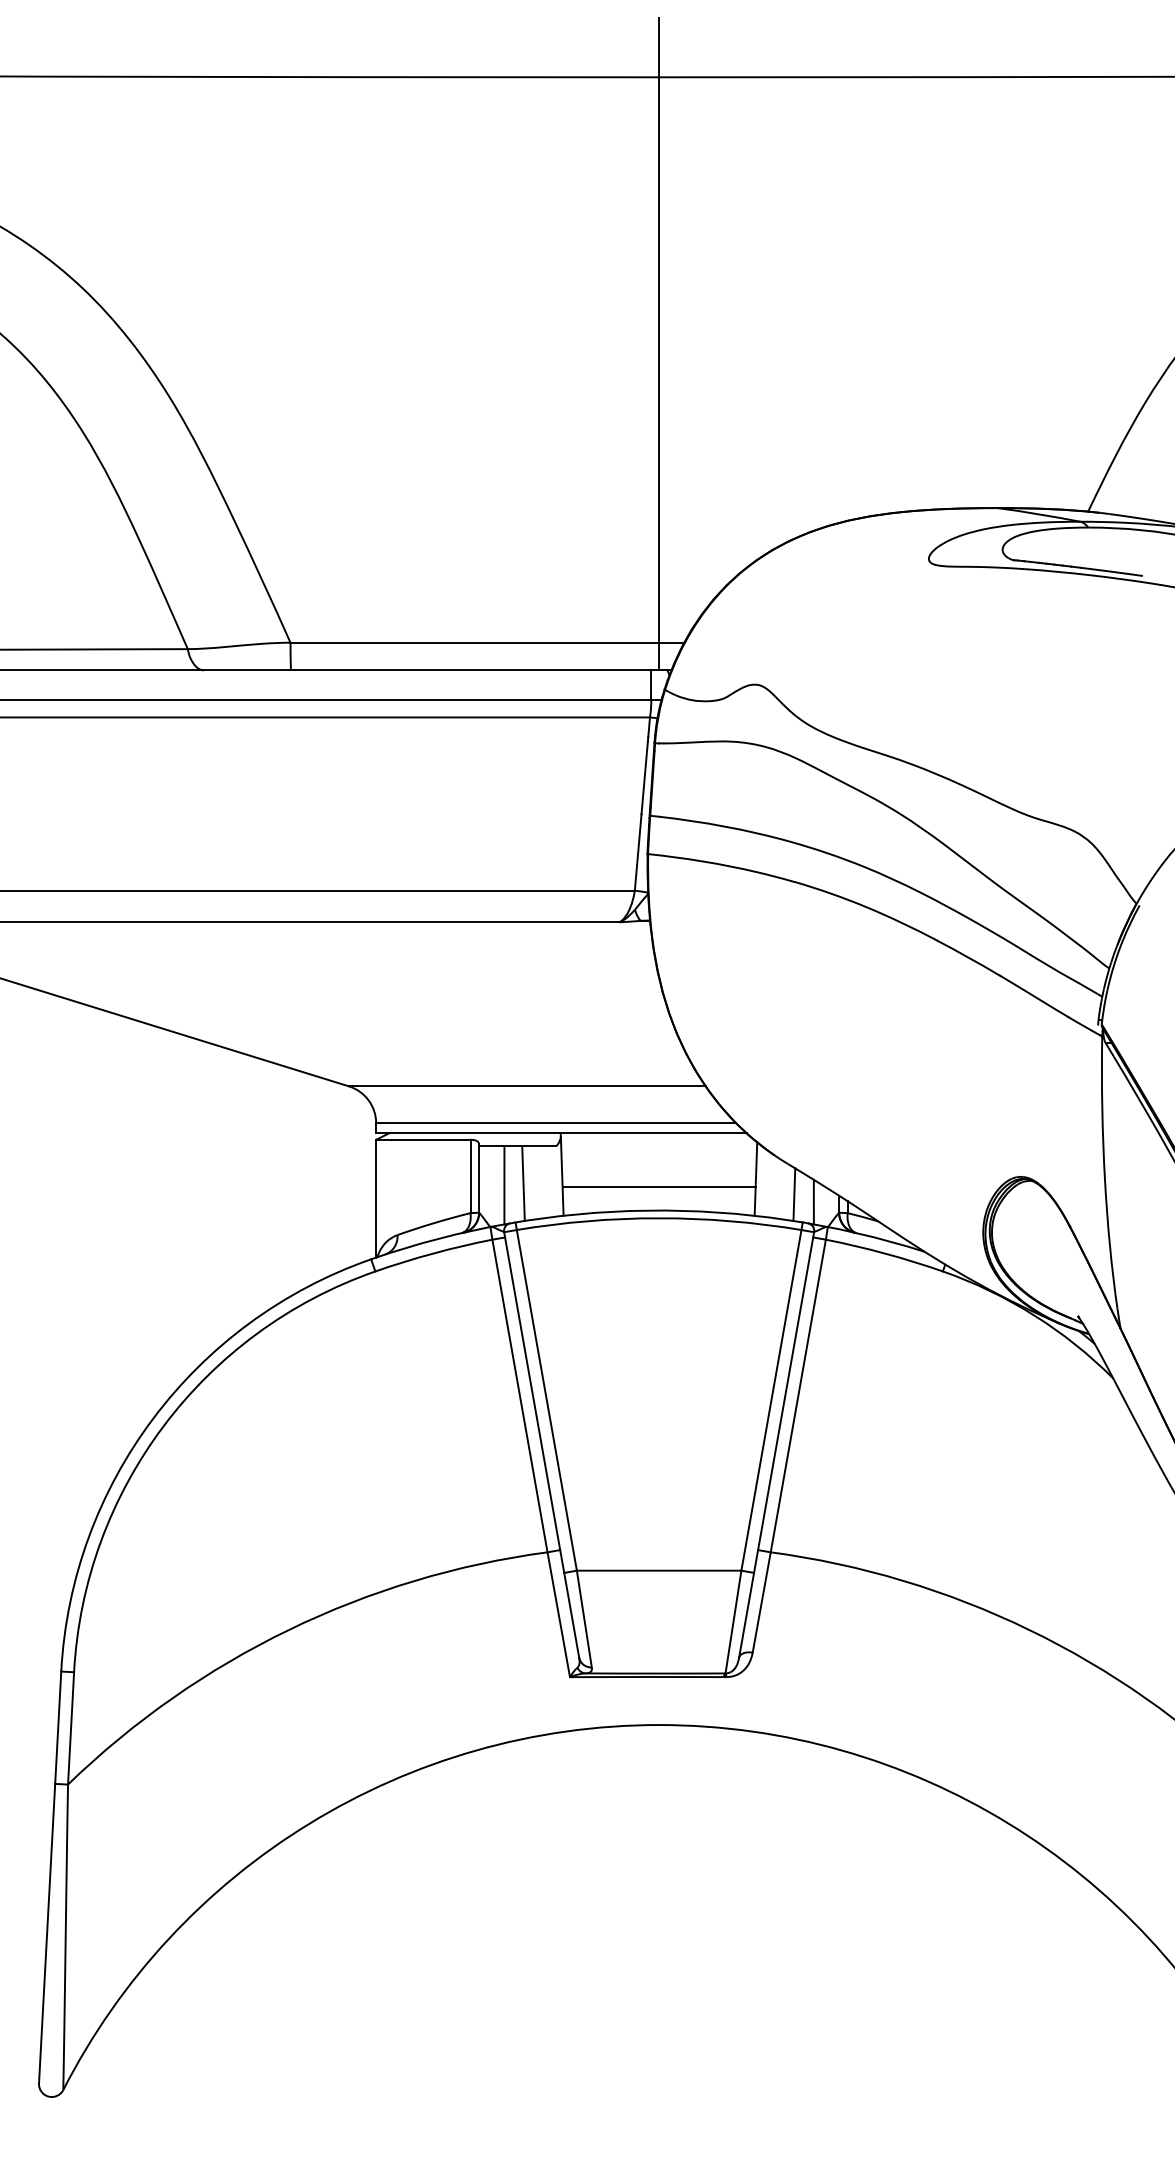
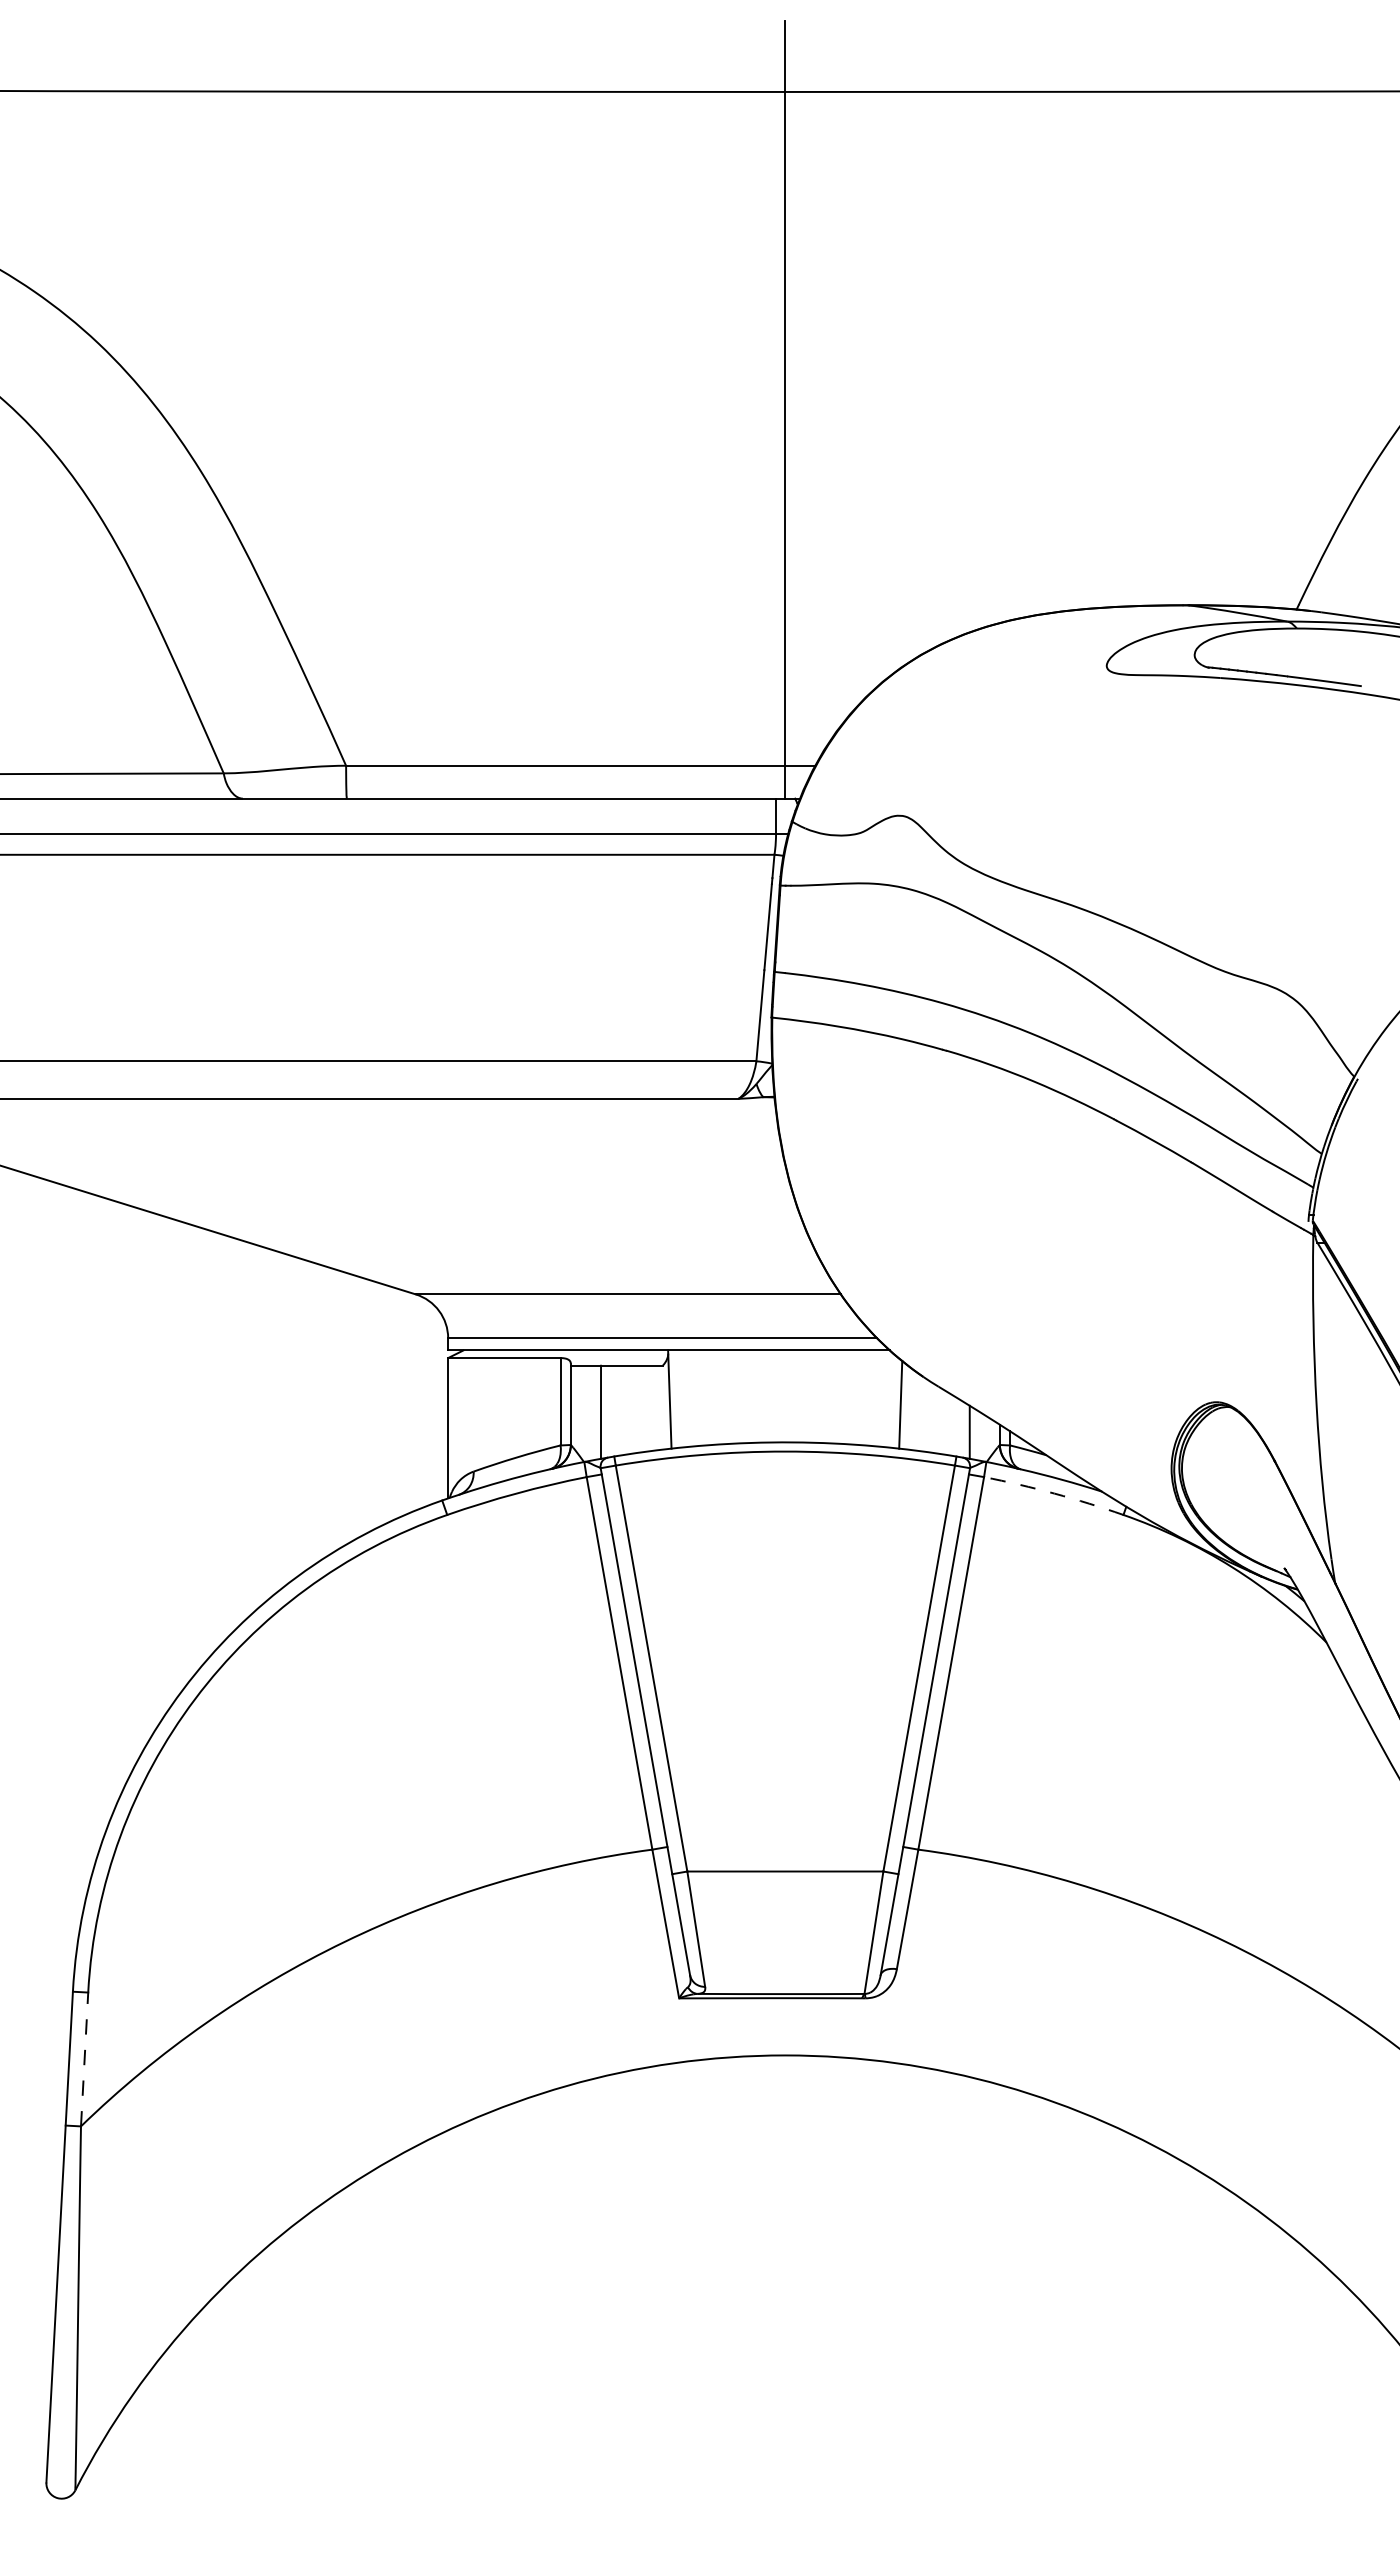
line: (523, 1182) -> (623, 1409), removed
line: (659, 1187) -> (785, 1414), removed
line: (794, 1193) -> (946, 1422), removed
arc: (884, 1253) -> (1054, 1493), solid -> dashed
line: (70, 1727) -> (84, 2058), solid -> dashed

